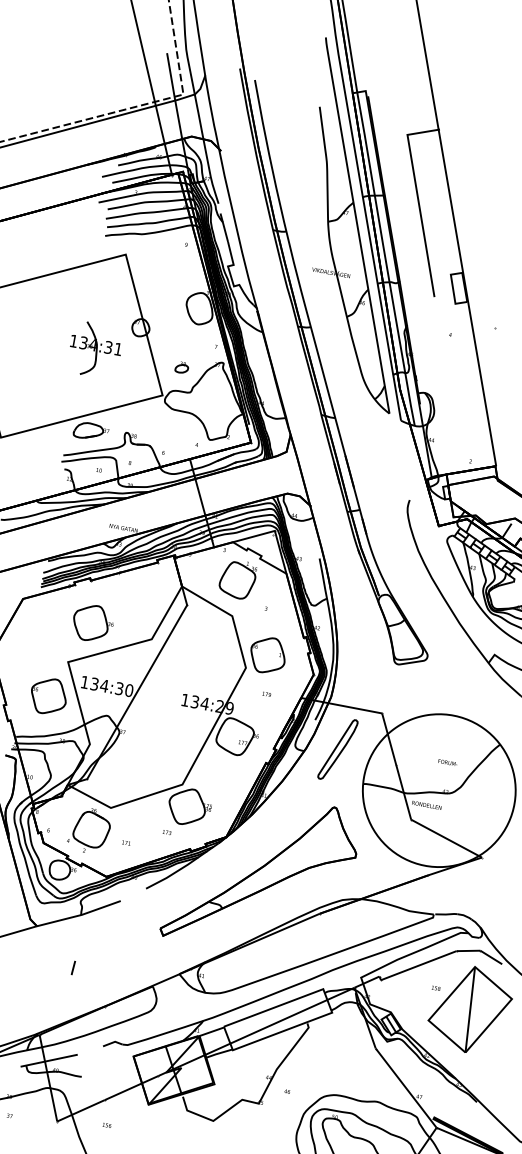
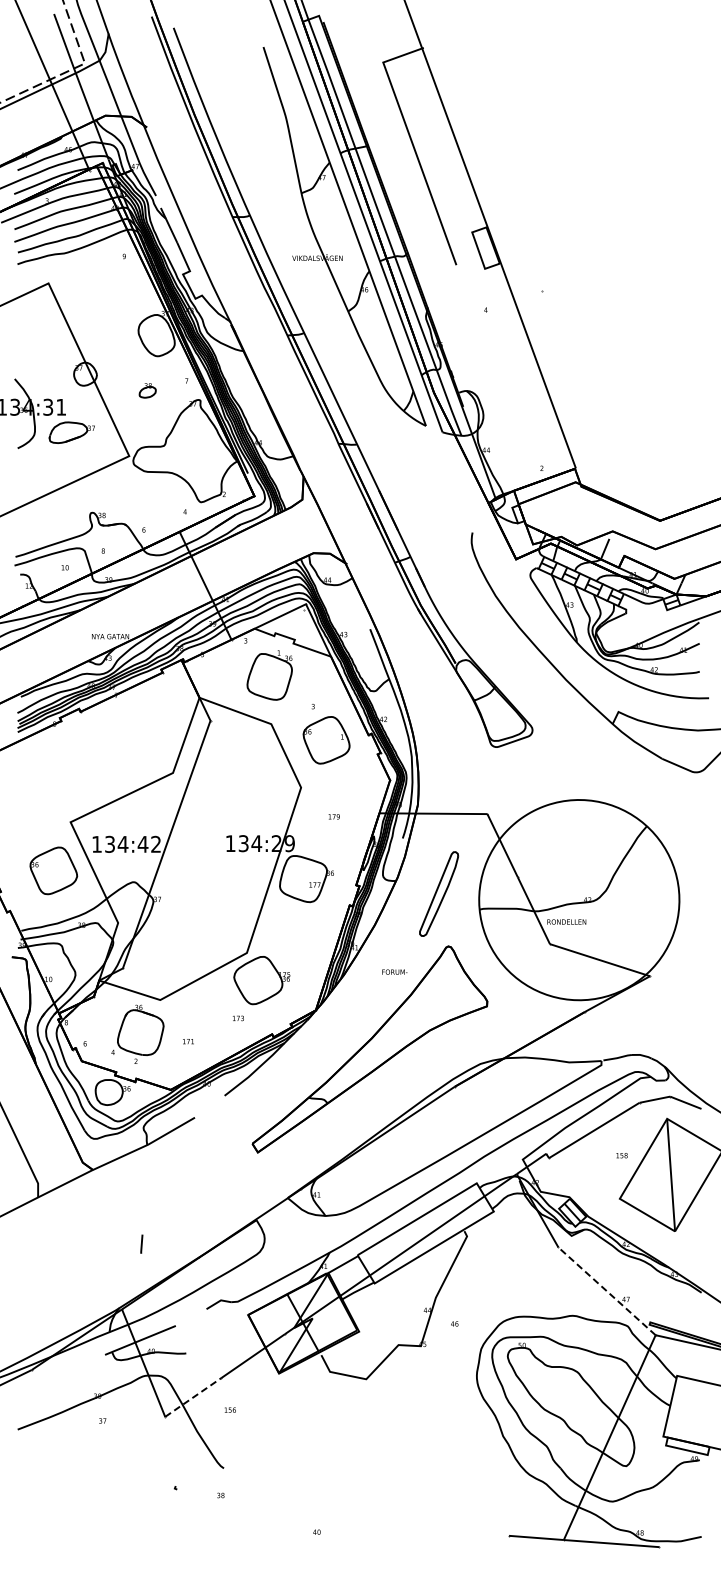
part: (181, 367) -> (147, 390), moved
part: (90, 431) -> (71, 432), moved
part: (92, 623) -> (93, 766), removed
part: (267, 655) -> (326, 740), moved
text: (124, 688) -> (149, 843), 134:30 -> 134:42
part: (338, 749) -> (439, 893), moved
text: (447, 762) -> (394, 971), moved
line: (73, 967) -> (141, 1243), moved
line: (405, 1088) -> (606, 1291), solid -> dashed
line: (81, 1110) -> (193, 1397), solid -> dashed

